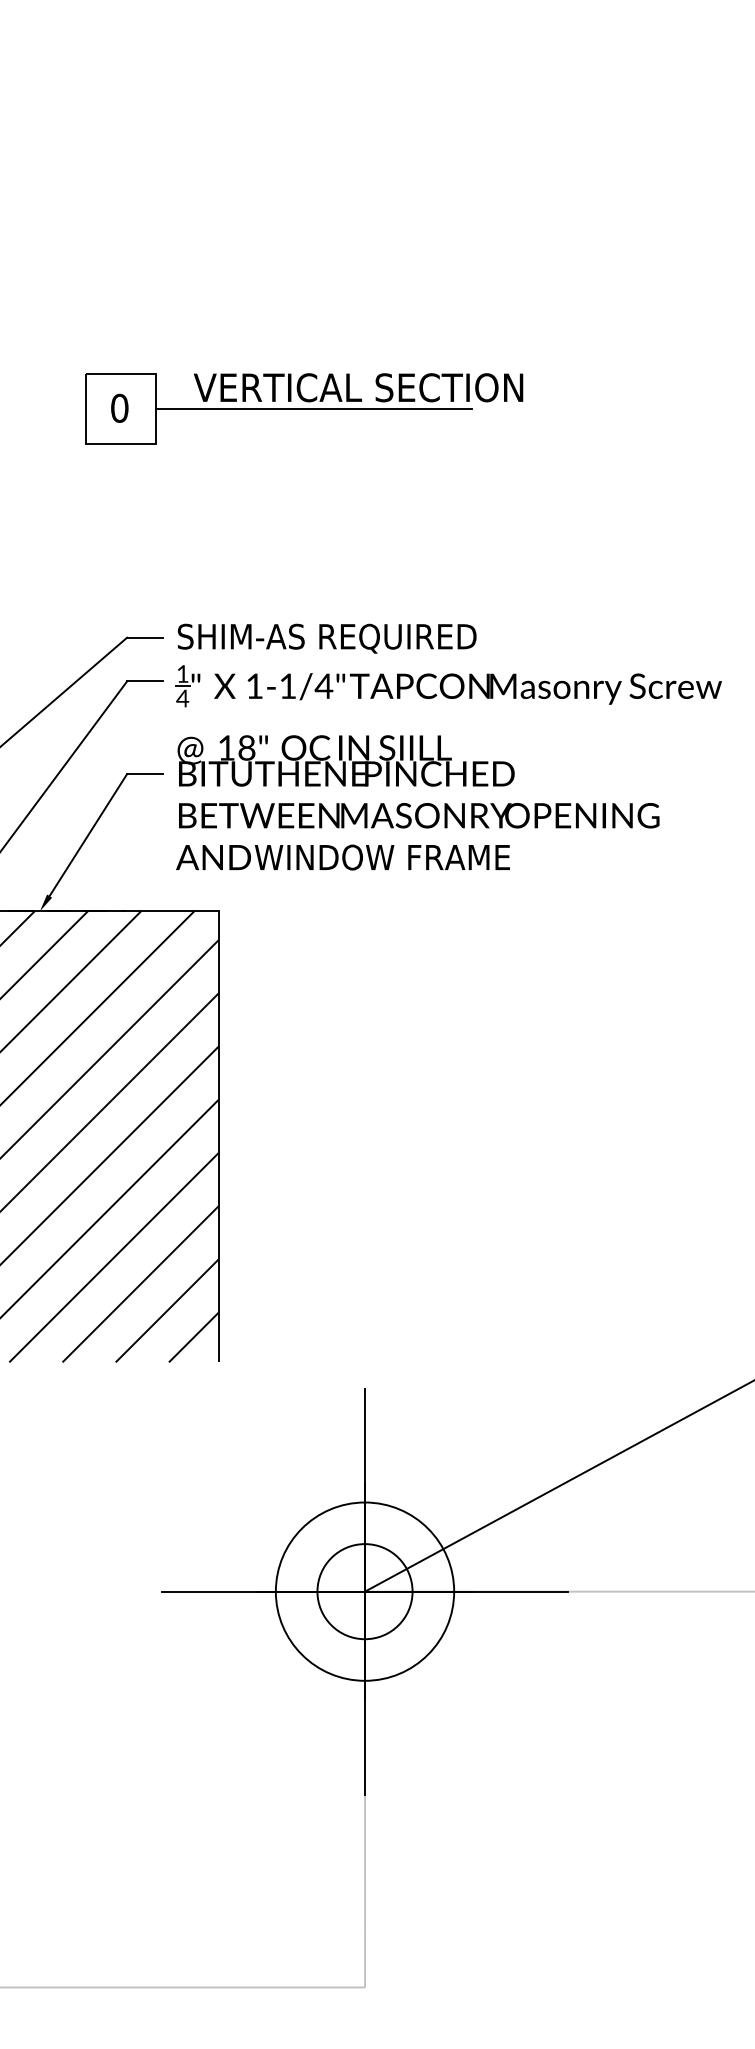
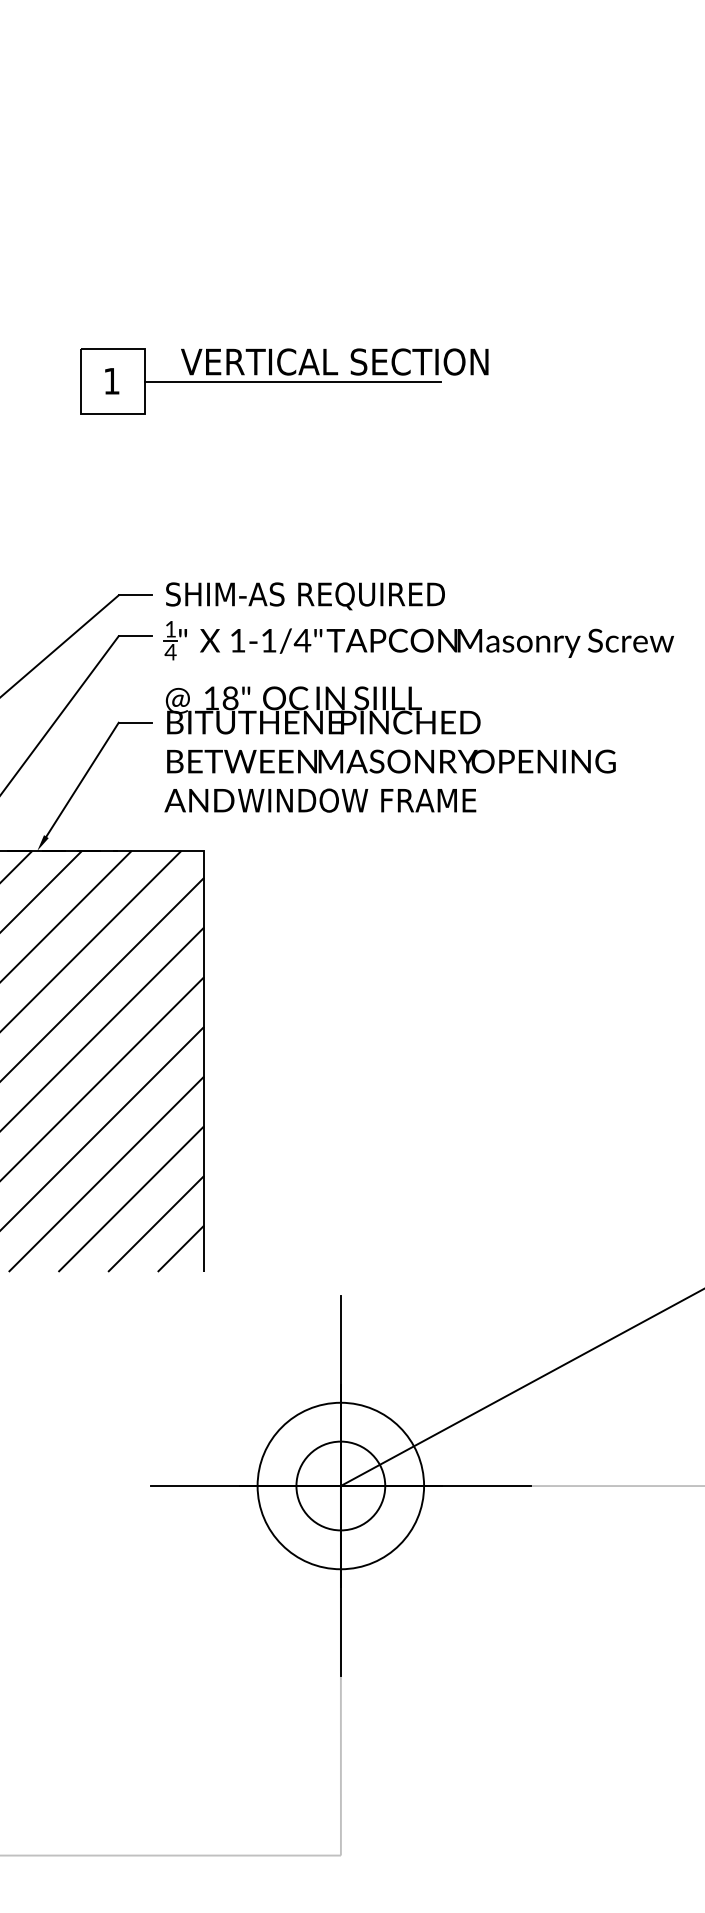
text: (119, 407) -> (111, 380), 0 -> 1

